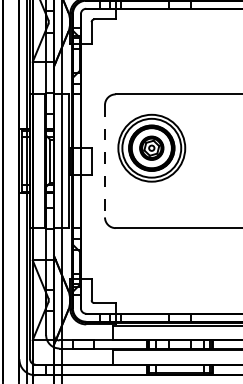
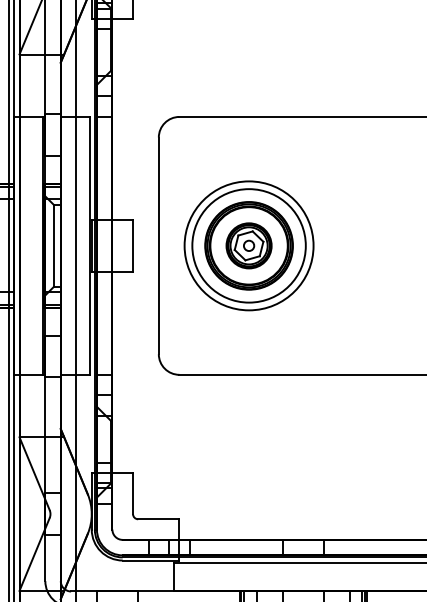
part: (151, 147) -> (248, 244), moved
line: (104, 161) -> (157, 246), dashed -> solid

